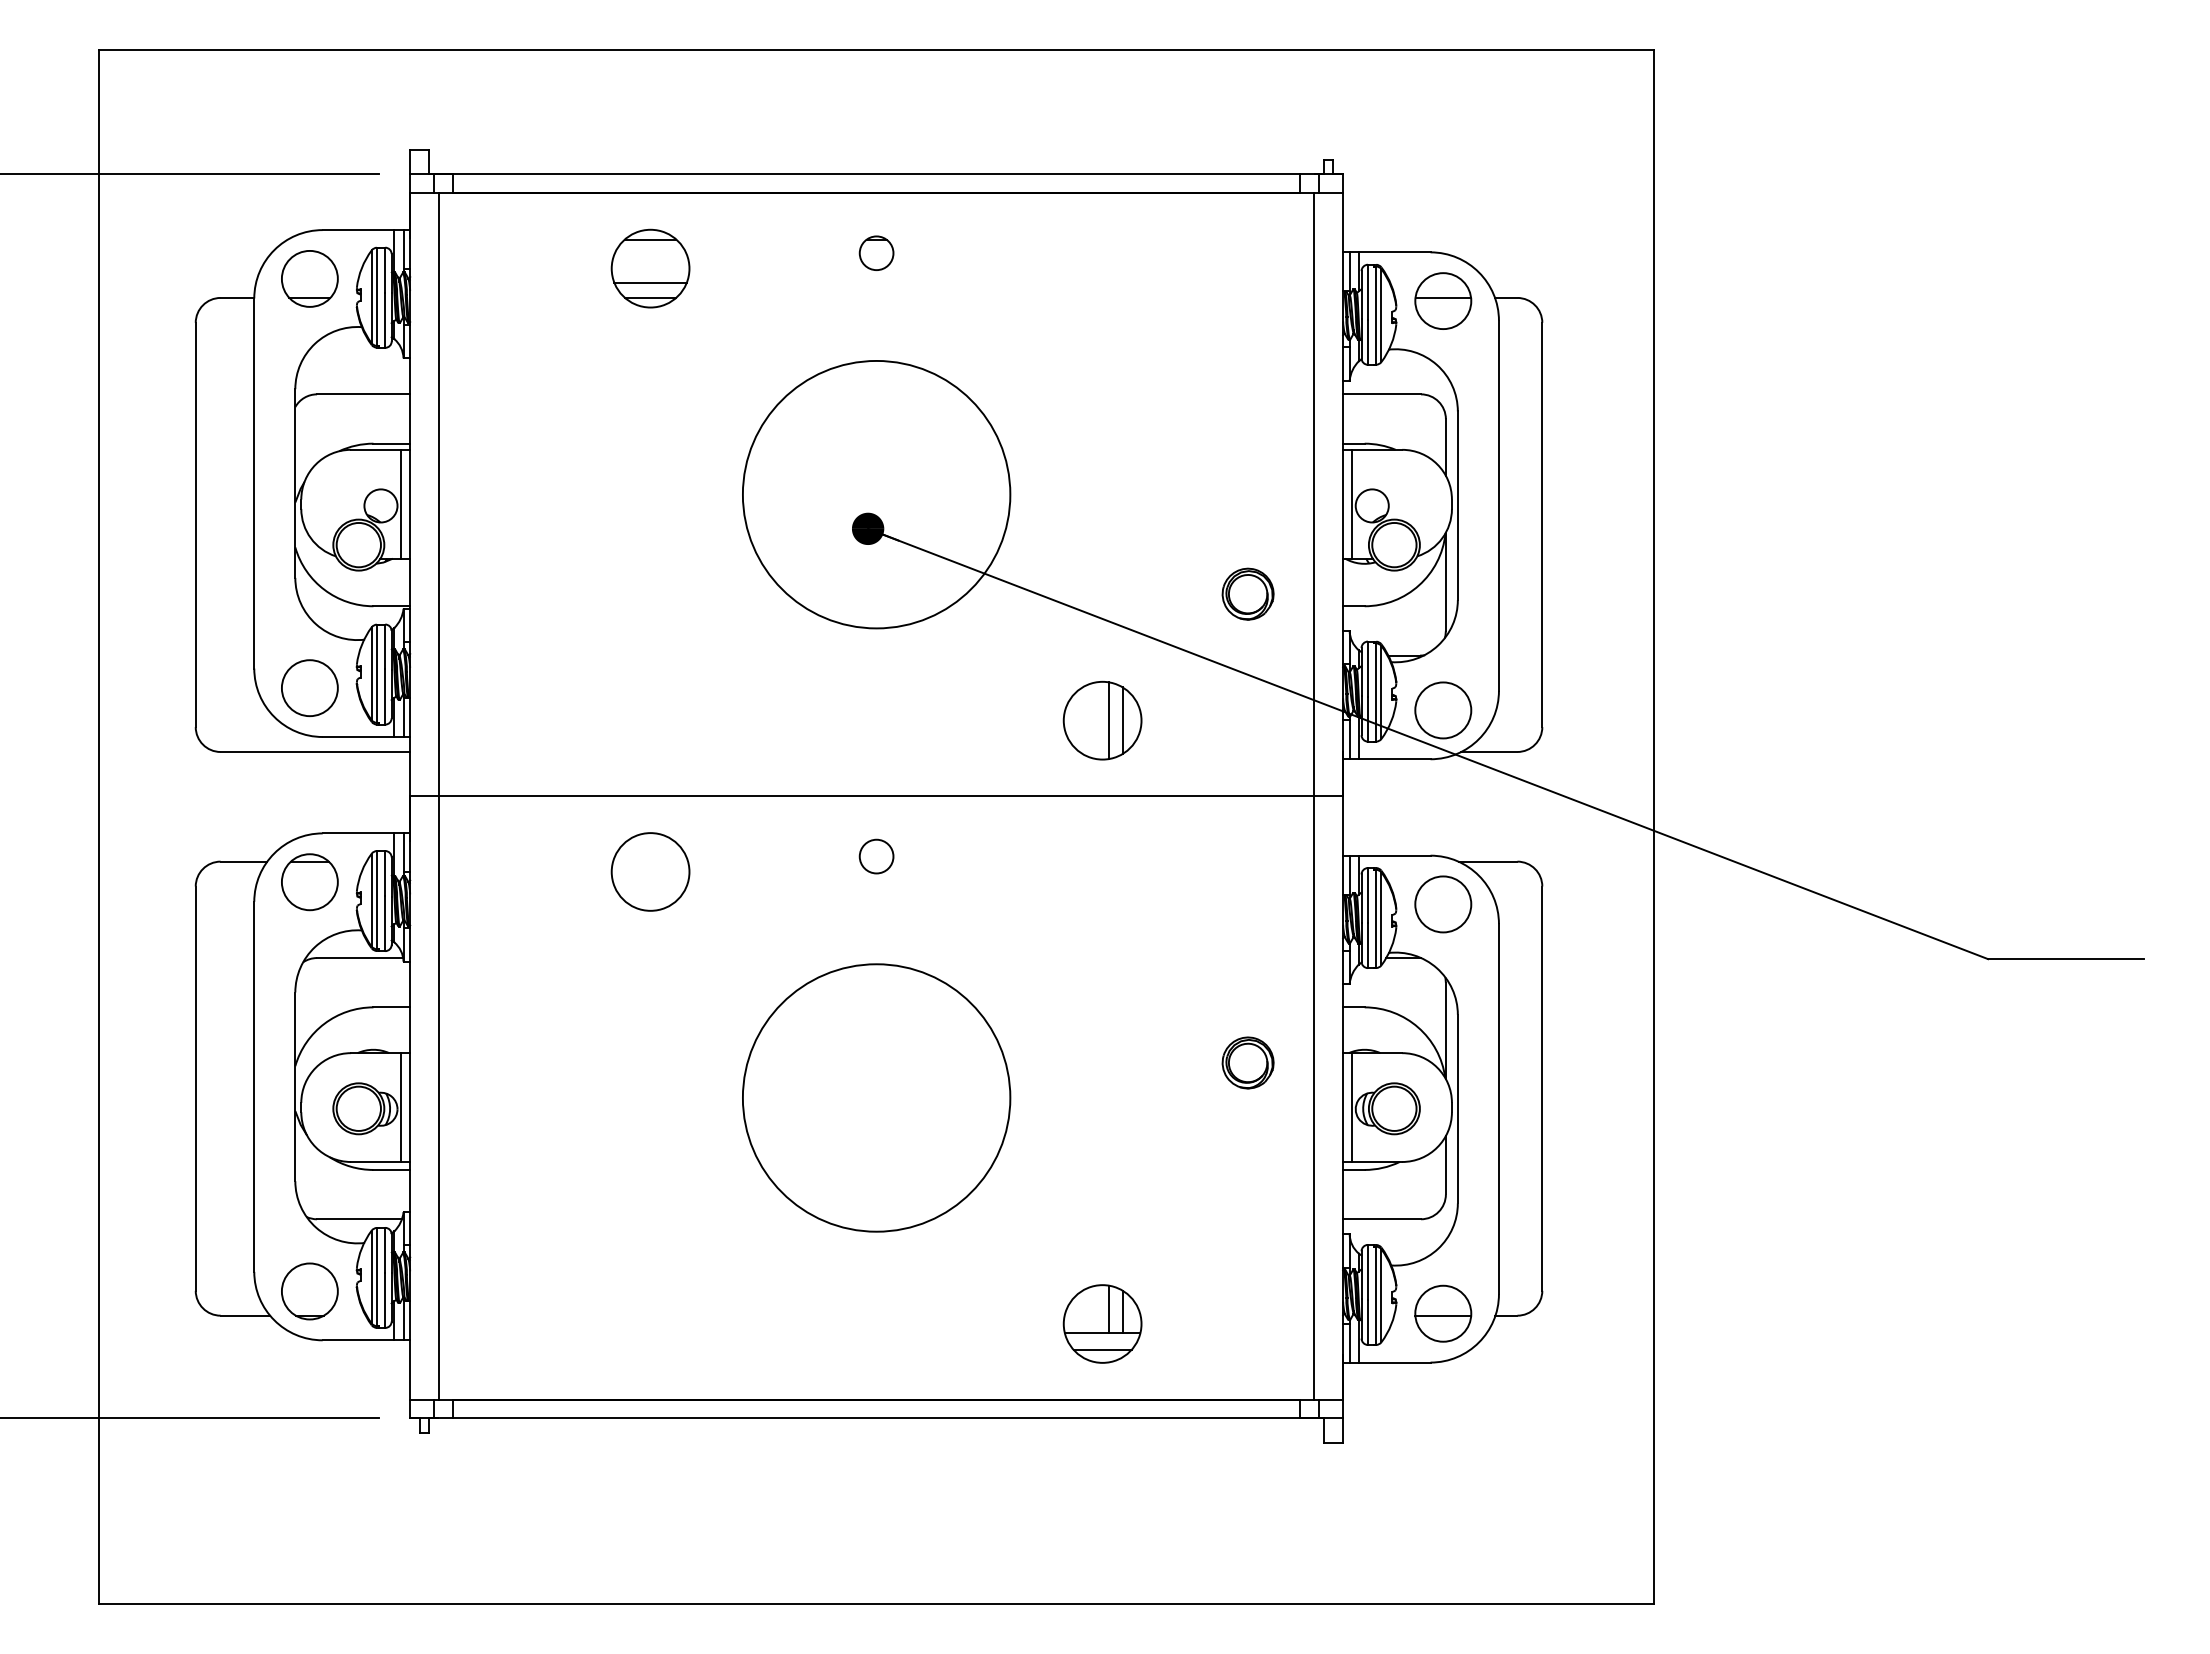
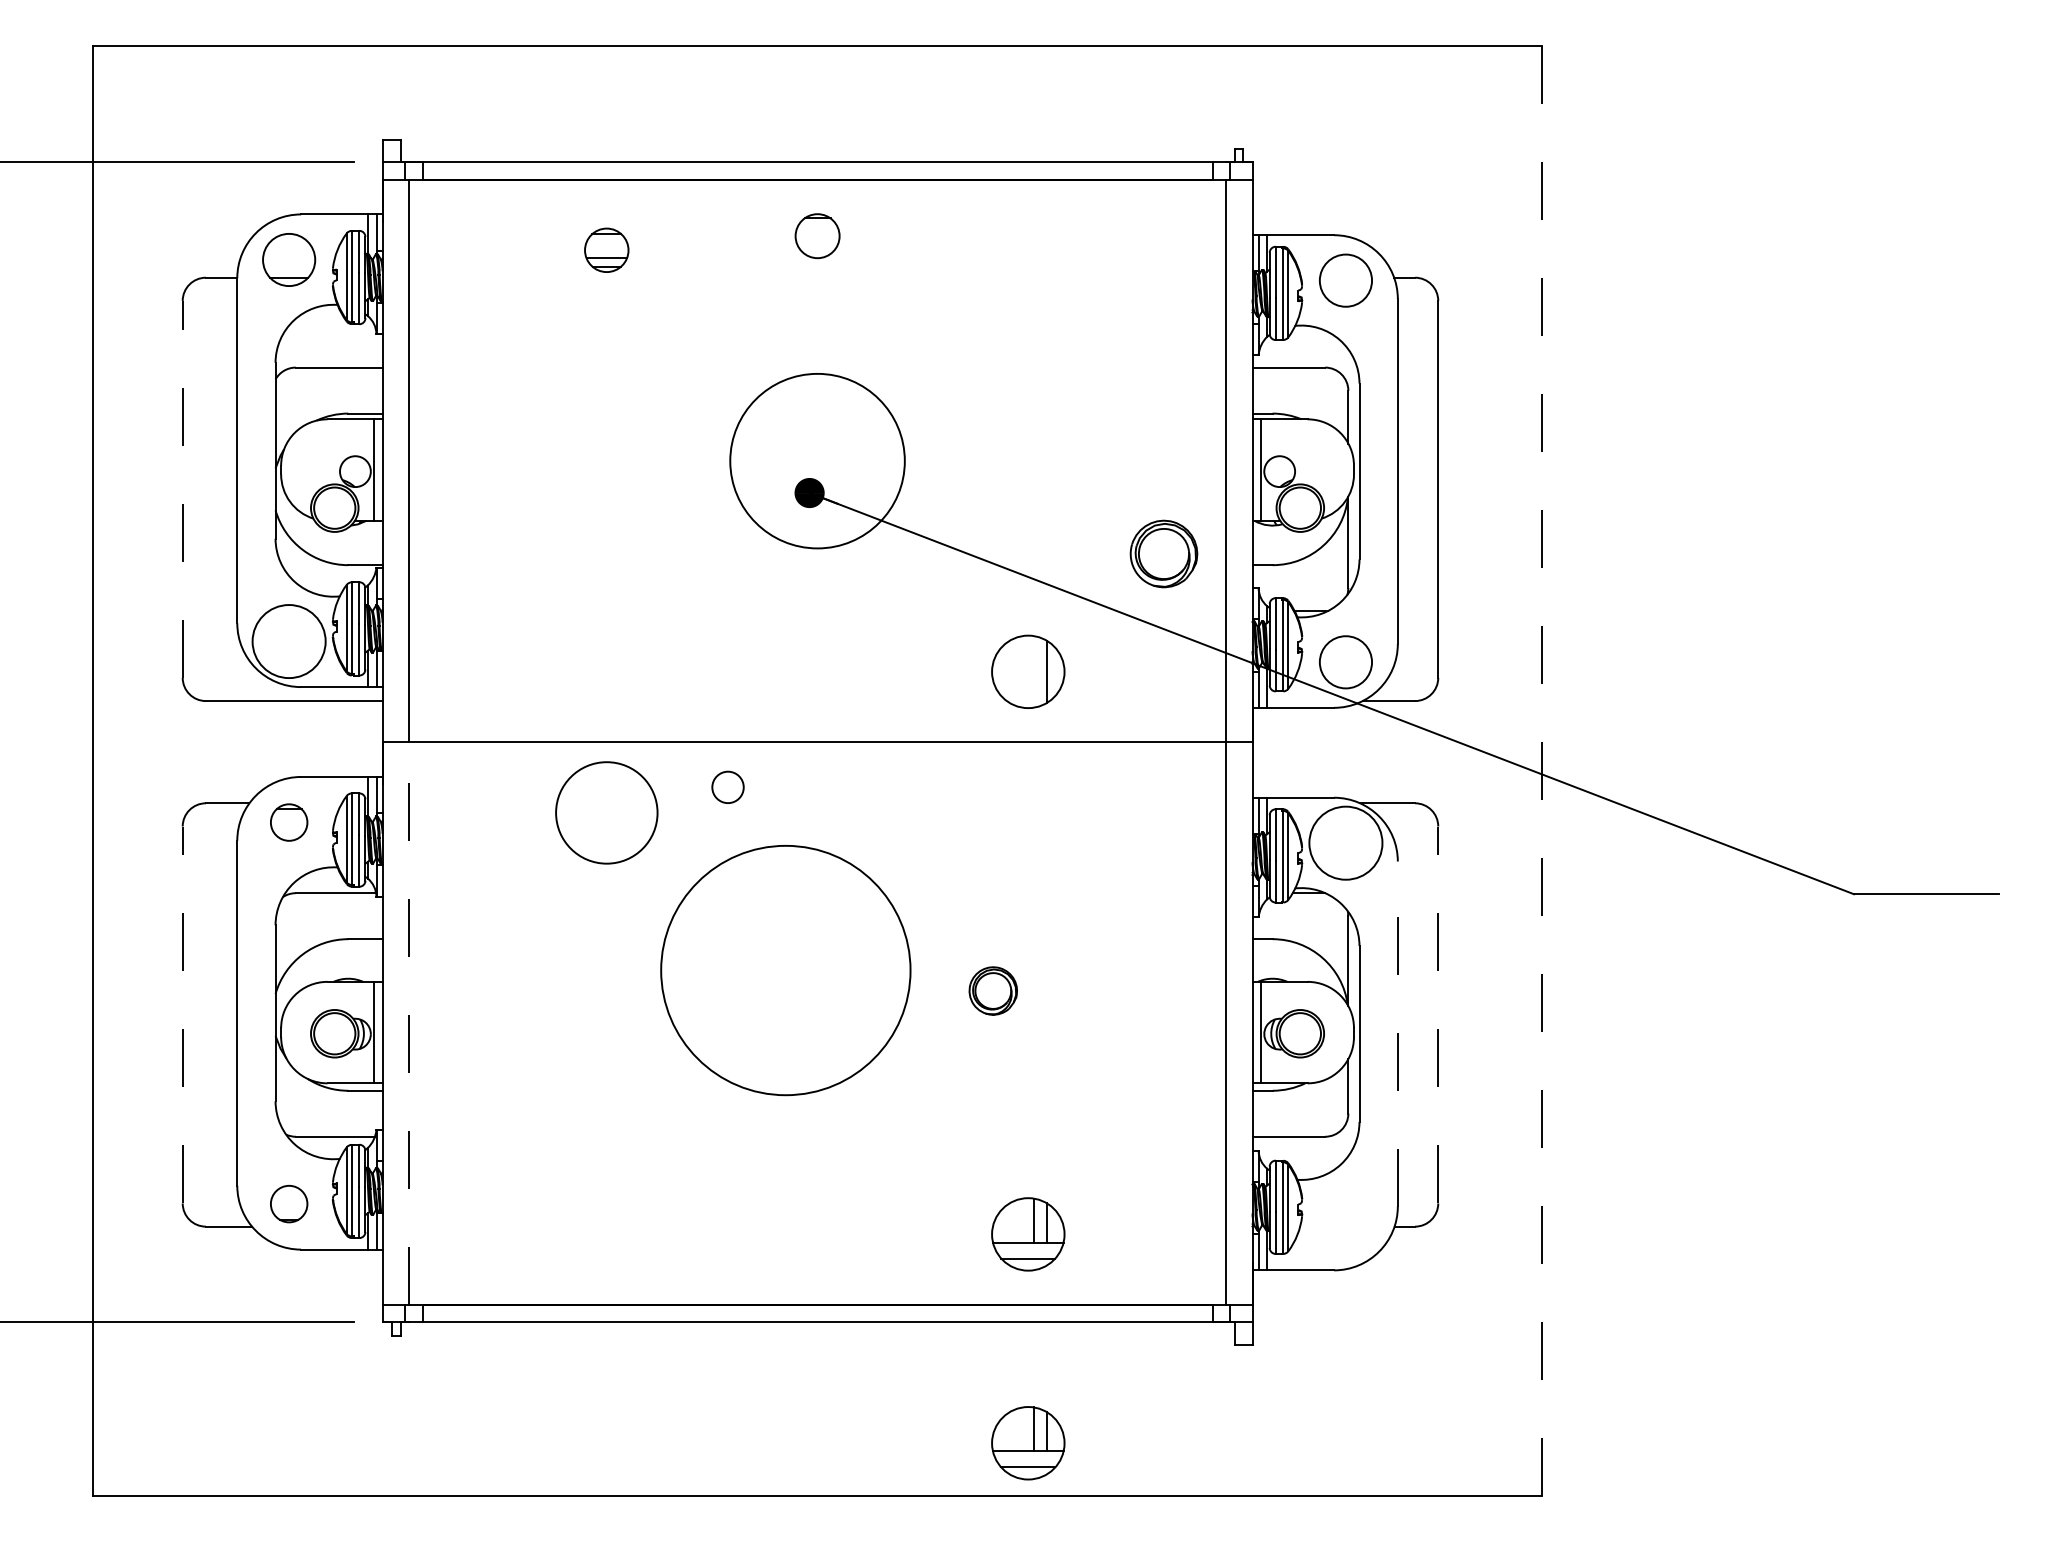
part: (876, 252) -> (817, 235), size x1.4
part: (650, 268) -> (606, 250), size x0.6
line: (1443, 297) -> (1346, 277), removed
circle: (876, 494) -> (817, 460), size x0.7
line: (195, 524) -> (182, 488), solid -> dashed
part: (1247, 593) -> (1163, 553), size x1.4
circle: (309, 688) -> (288, 641), size x1.4
line: (1108, 720) -> (1033, 671), removed
line: (1654, 827) -> (1542, 771), solid -> dashed
circle: (876, 856) -> (727, 787), moved
circle: (650, 871) -> (606, 812), size x1.4
part: (309, 882) -> (288, 822), size x0.7
circle: (1443, 904) -> (1346, 843), size x1.4
part: (1247, 1062) -> (992, 990), moved
line: (195, 1088) -> (182, 1014), solid -> dashed
line: (1542, 1088) -> (1438, 1014), solid -> dashed
line: (438, 1097) -> (409, 1023), solid -> dashed
circle: (876, 1097) -> (785, 970), moved
line: (1498, 1108) -> (1397, 1033), solid -> dashed
part: (309, 1291) -> (288, 1204), size x0.7
part: (1443, 1313) -> (1346, 1224), removed
part: (1102, 1547) -> (1028, 1442), added

